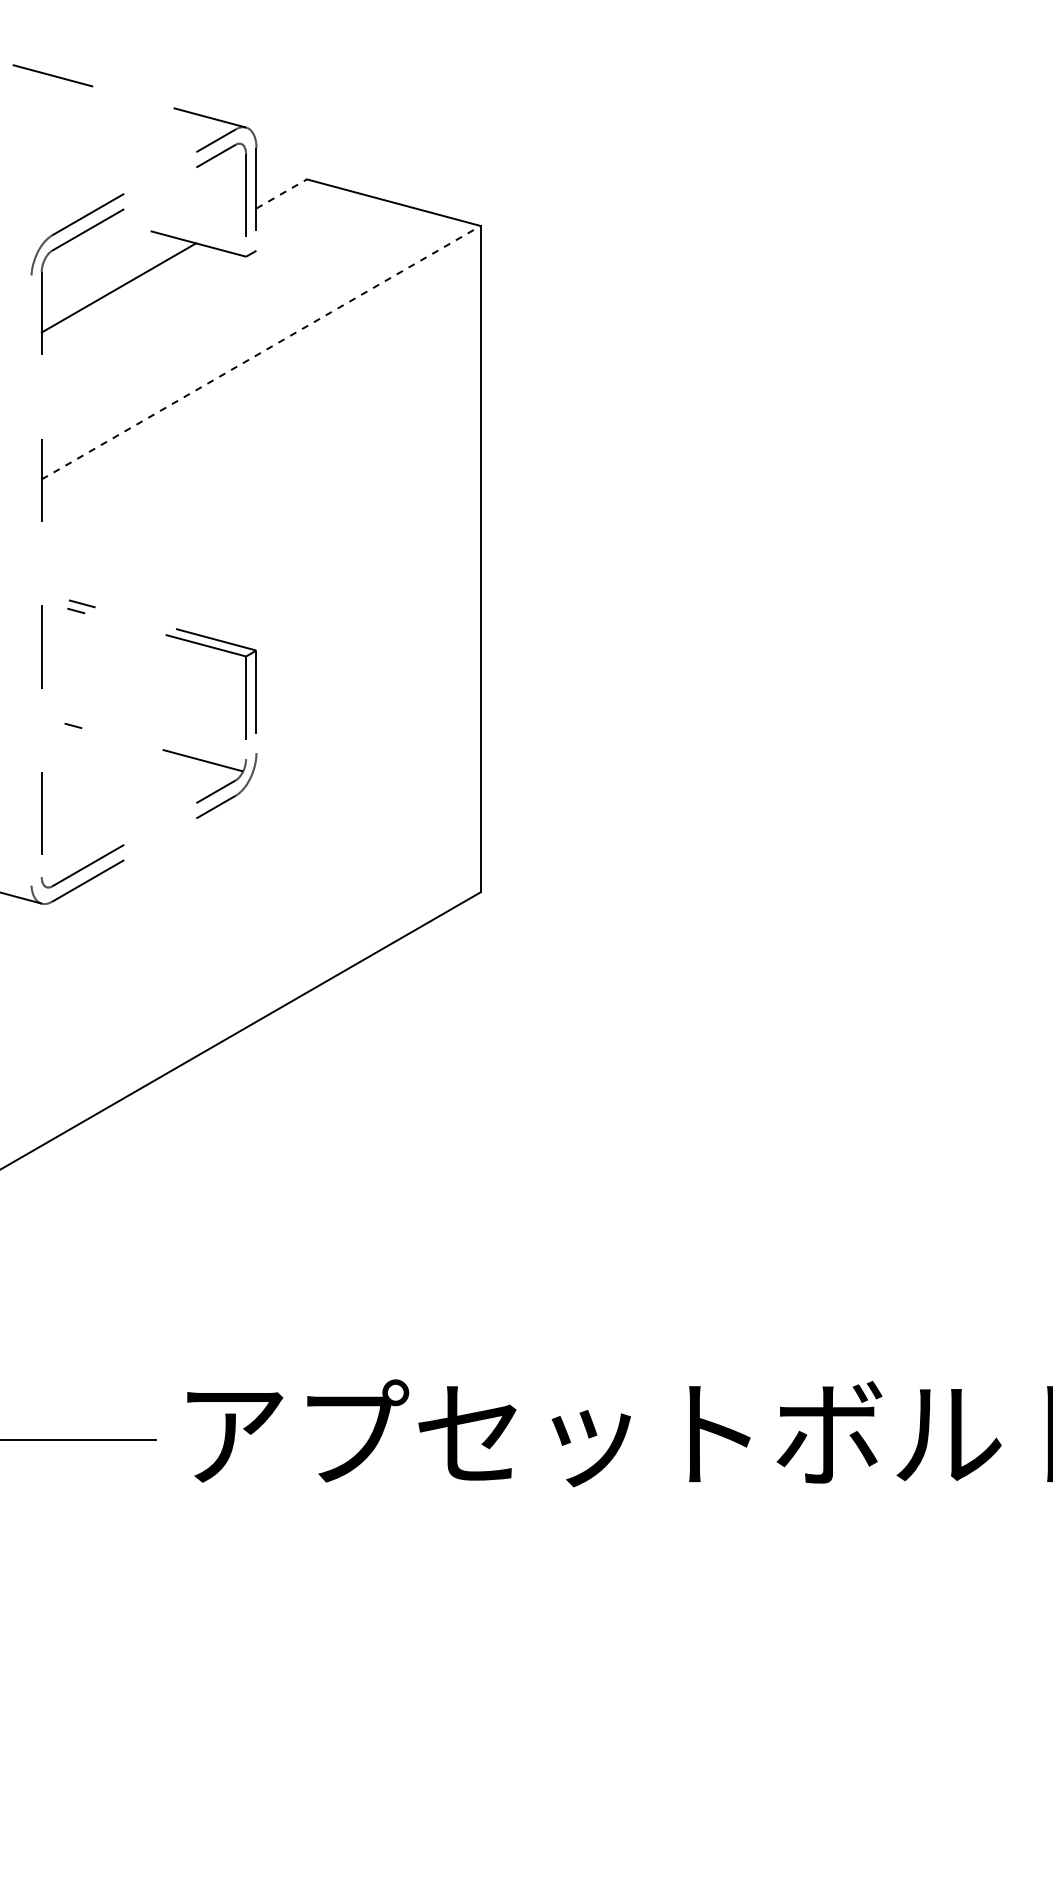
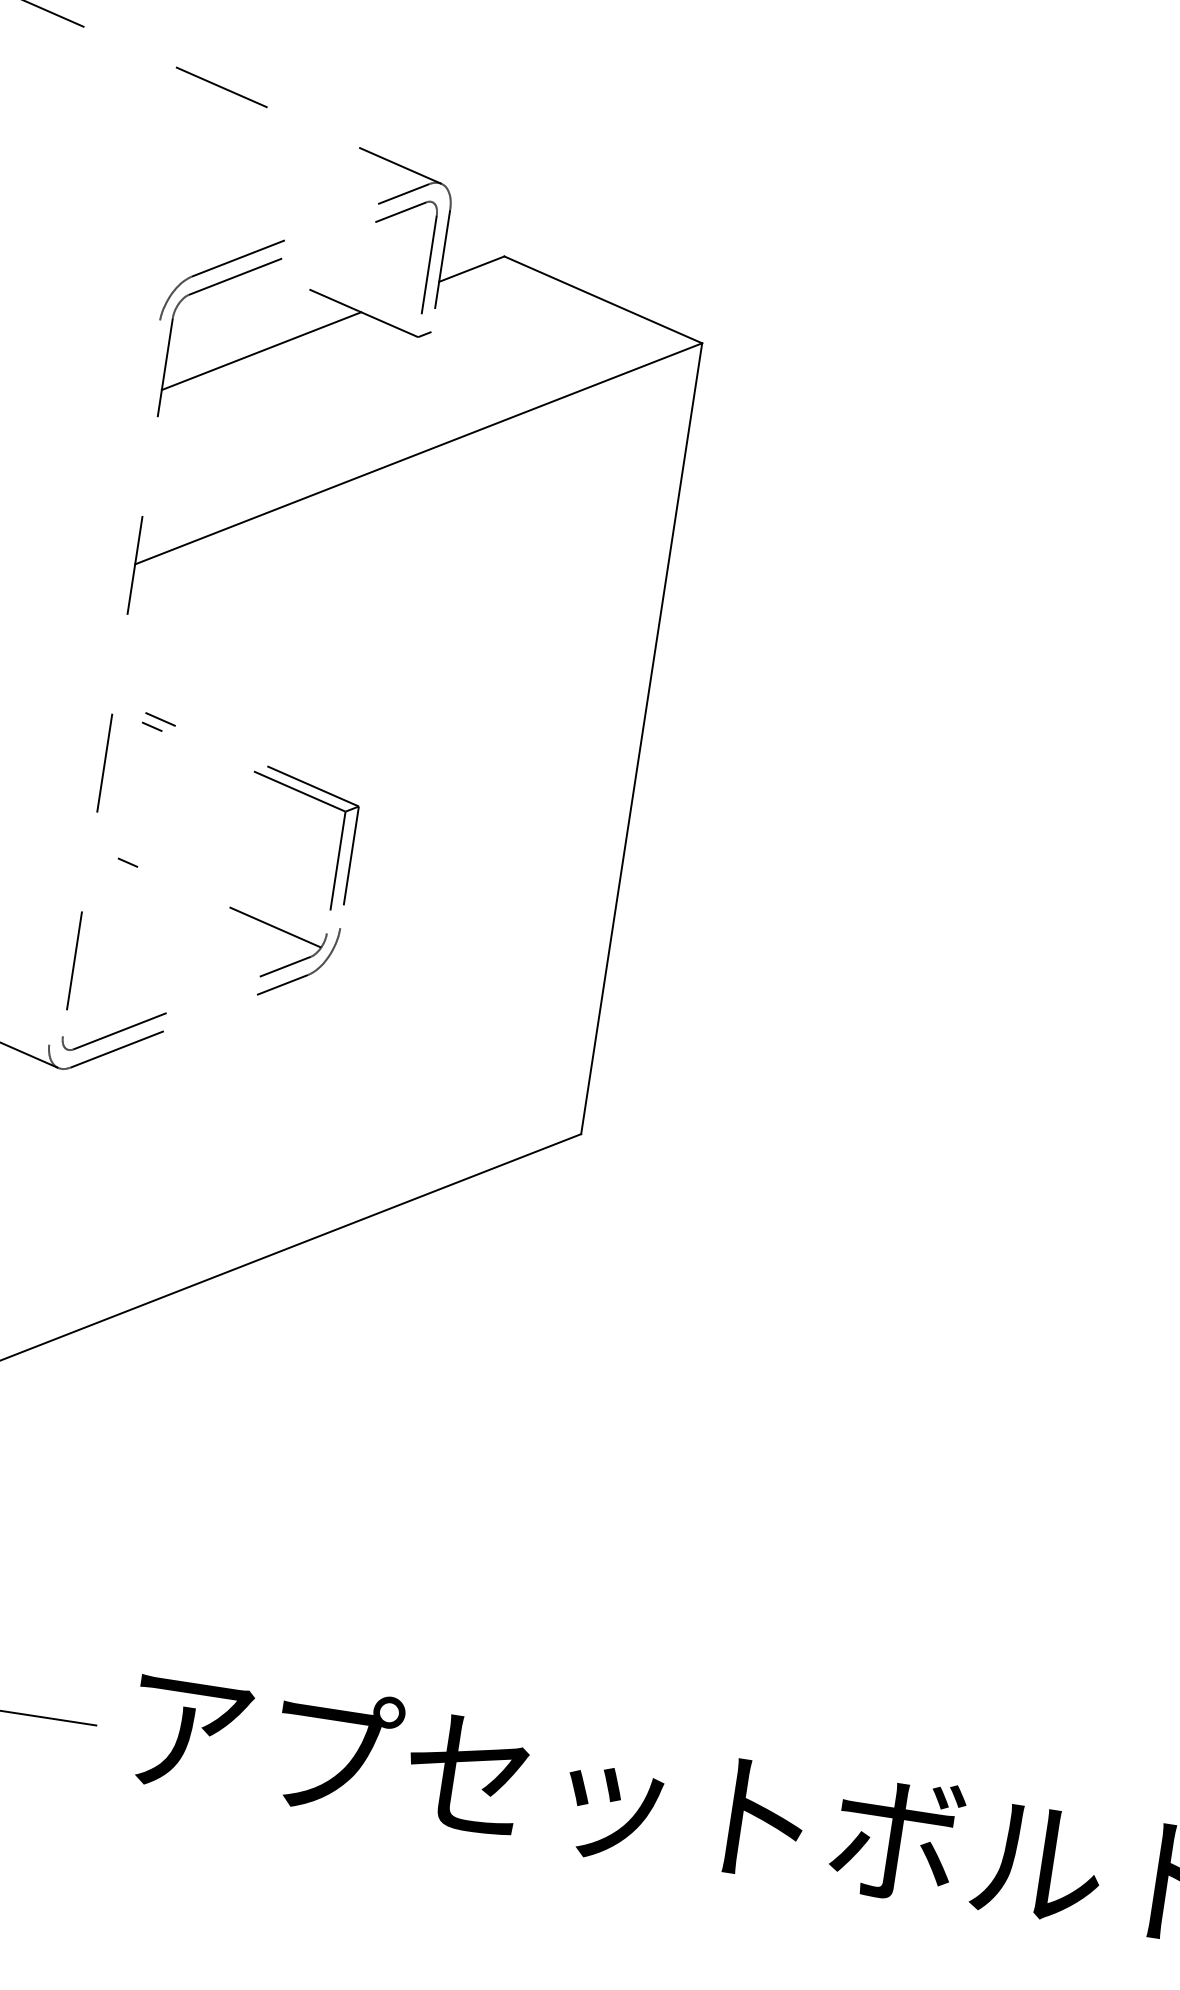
line: (282, 193) -> (472, 268), dashed -> solid
line: (261, 352) -> (419, 453), dashed -> solid

